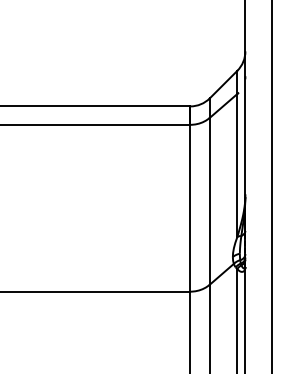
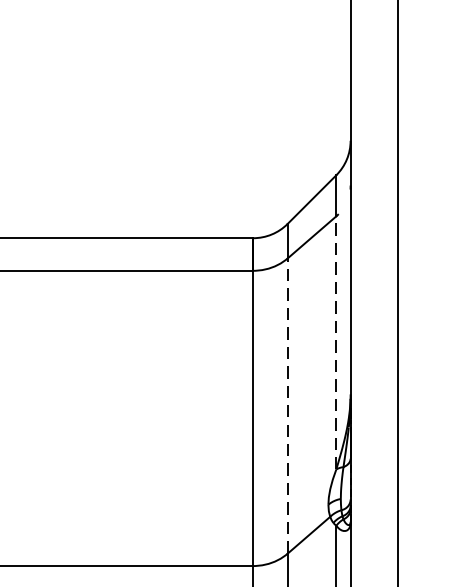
line: (237, 165) -> (336, 342), solid -> dashed
line: (209, 200) -> (287, 404), solid -> dashed

